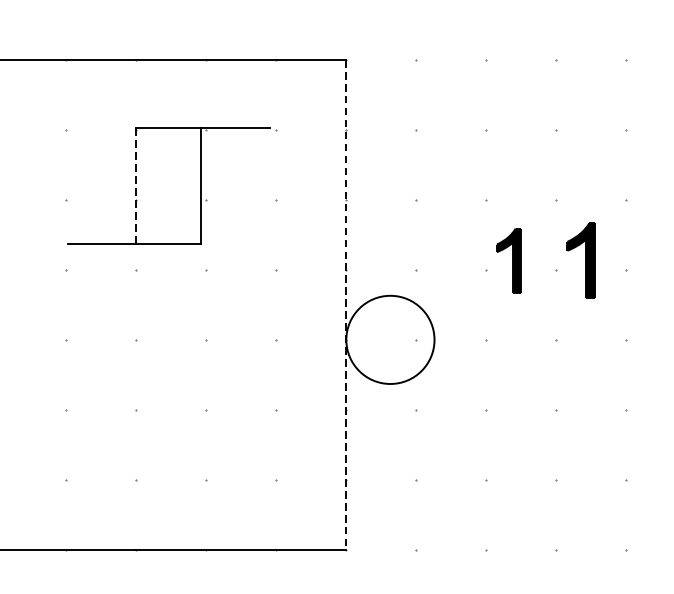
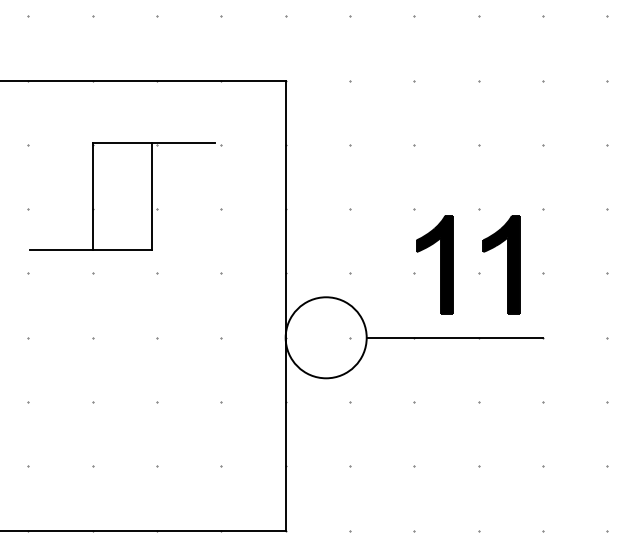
line: (136, 187) -> (92, 197), dashed -> solid
part: (508, 260) -> (434, 264), size x1.67
part: (581, 260) -> (501, 264), size x1.43
line: (346, 305) -> (285, 306), dashed -> solid
line: (530, 339) -> (454, 337), added

